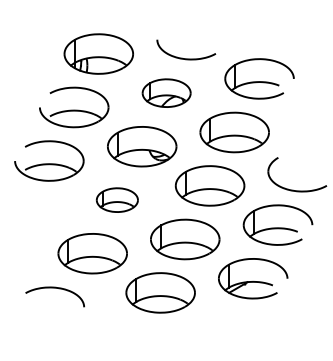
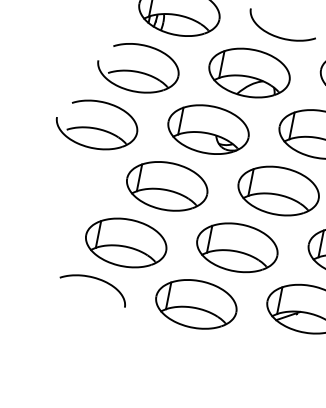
part: (166, 92) -> (249, 72), size x1.43
part: (117, 199) -> (167, 185), size x1.67
curve: (54, 288) -> (94, 278), moved

